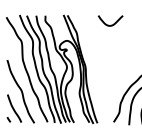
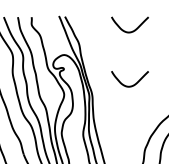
curve: (111, 60) -> (131, 84), added

